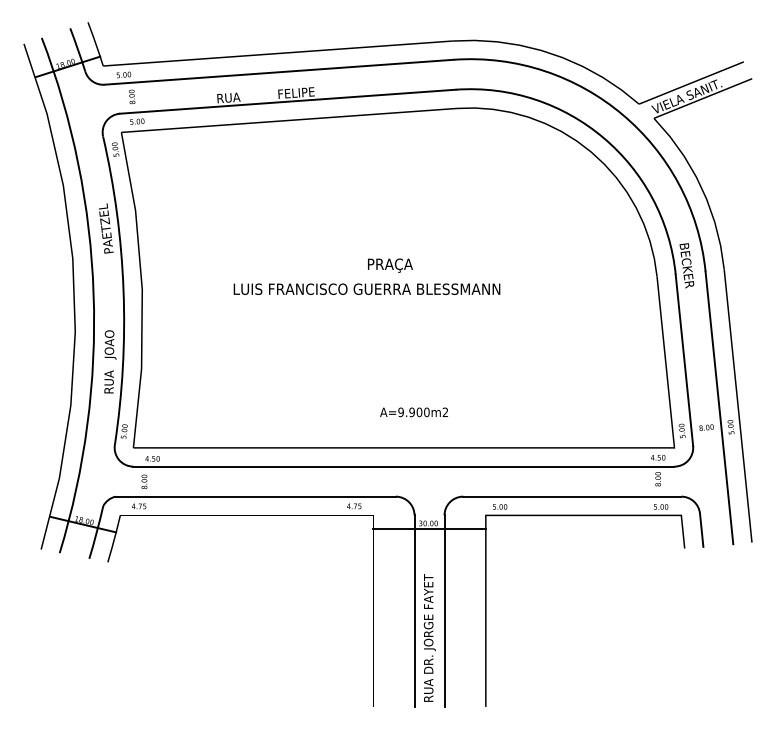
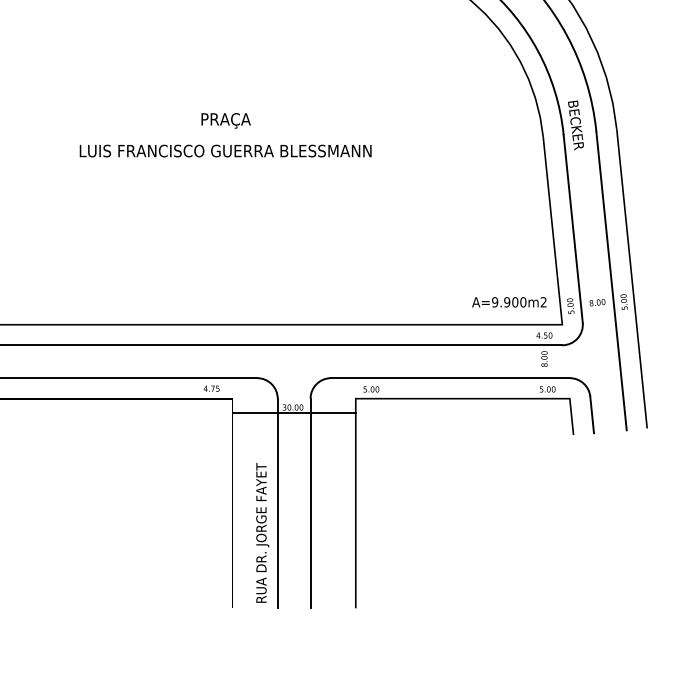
text: (390, 265) -> (226, 120), moved
text: (413, 412) -> (508, 302), moved
text: (429, 637) -> (262, 532), moved

